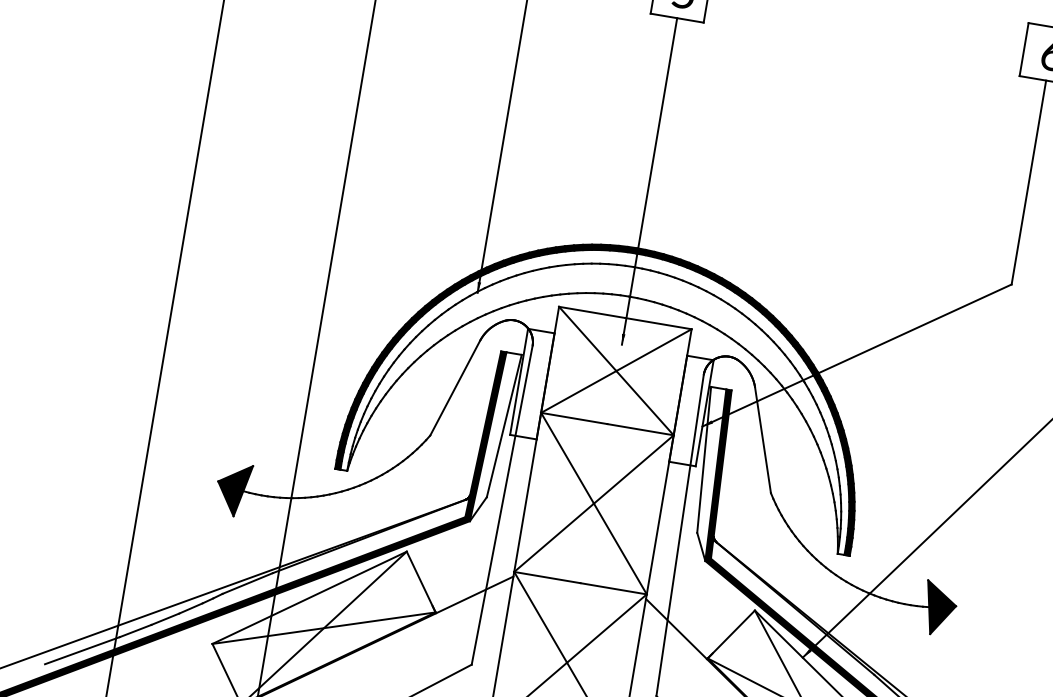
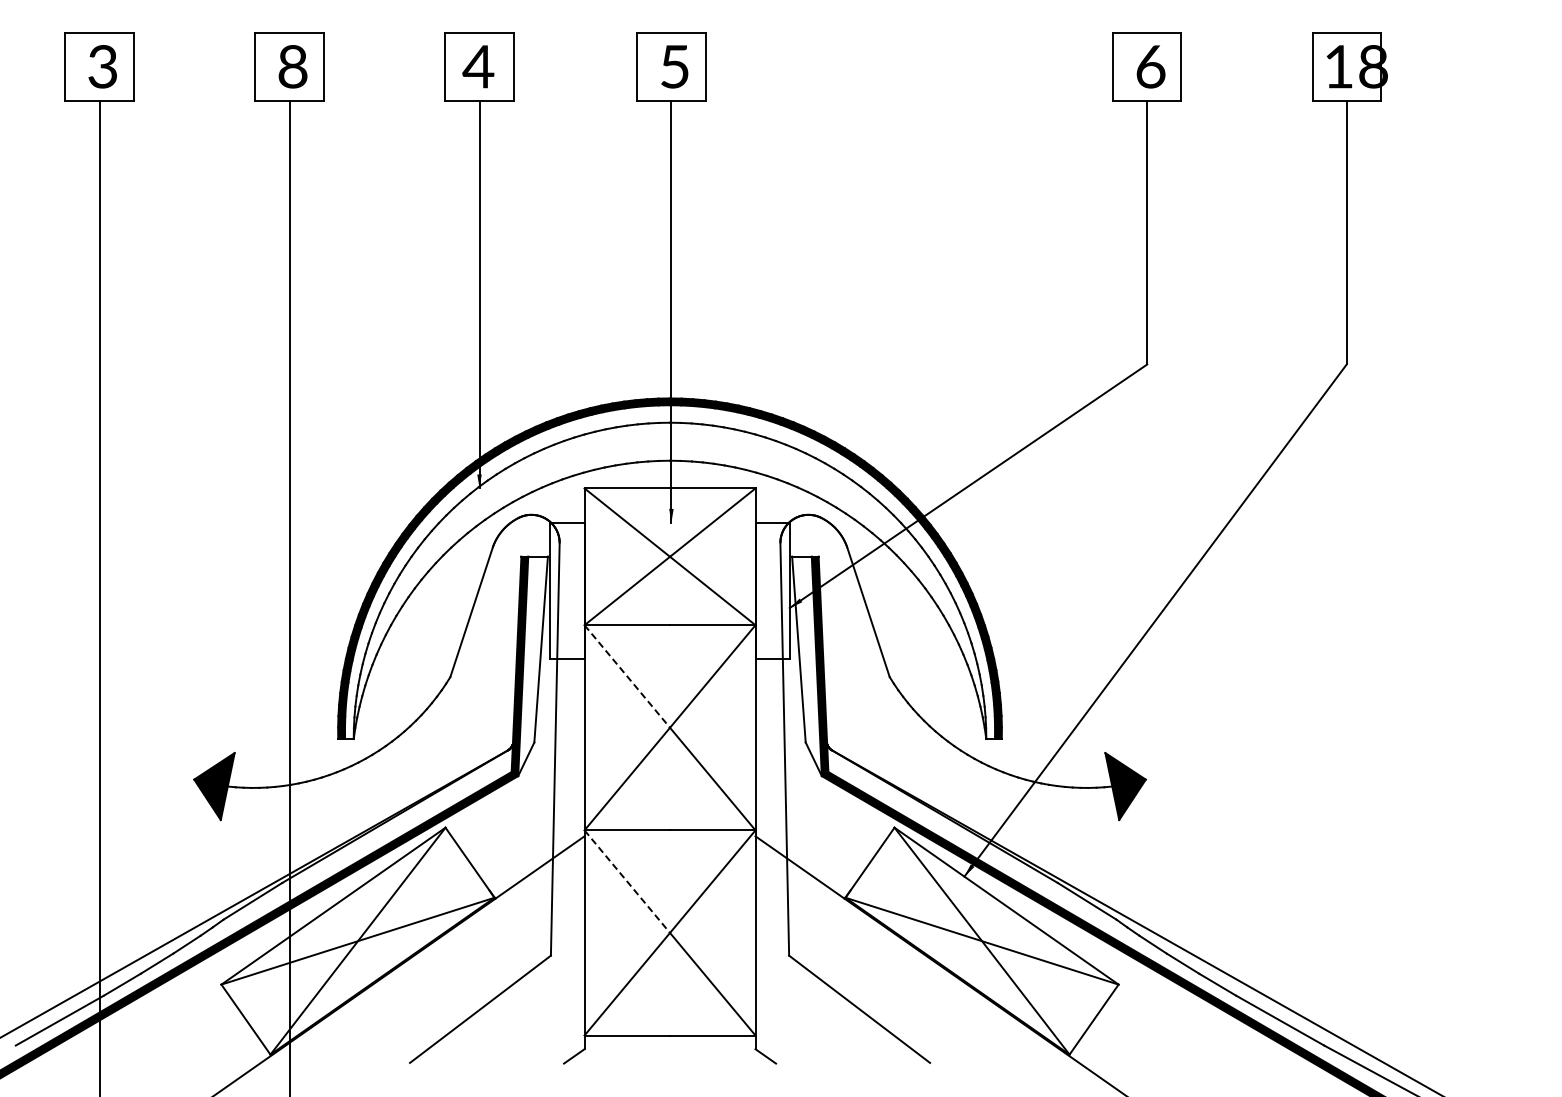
line: (567, 458) -> (627, 676), solid -> dashed
line: (540, 617) -> (627, 881), solid -> dashed

